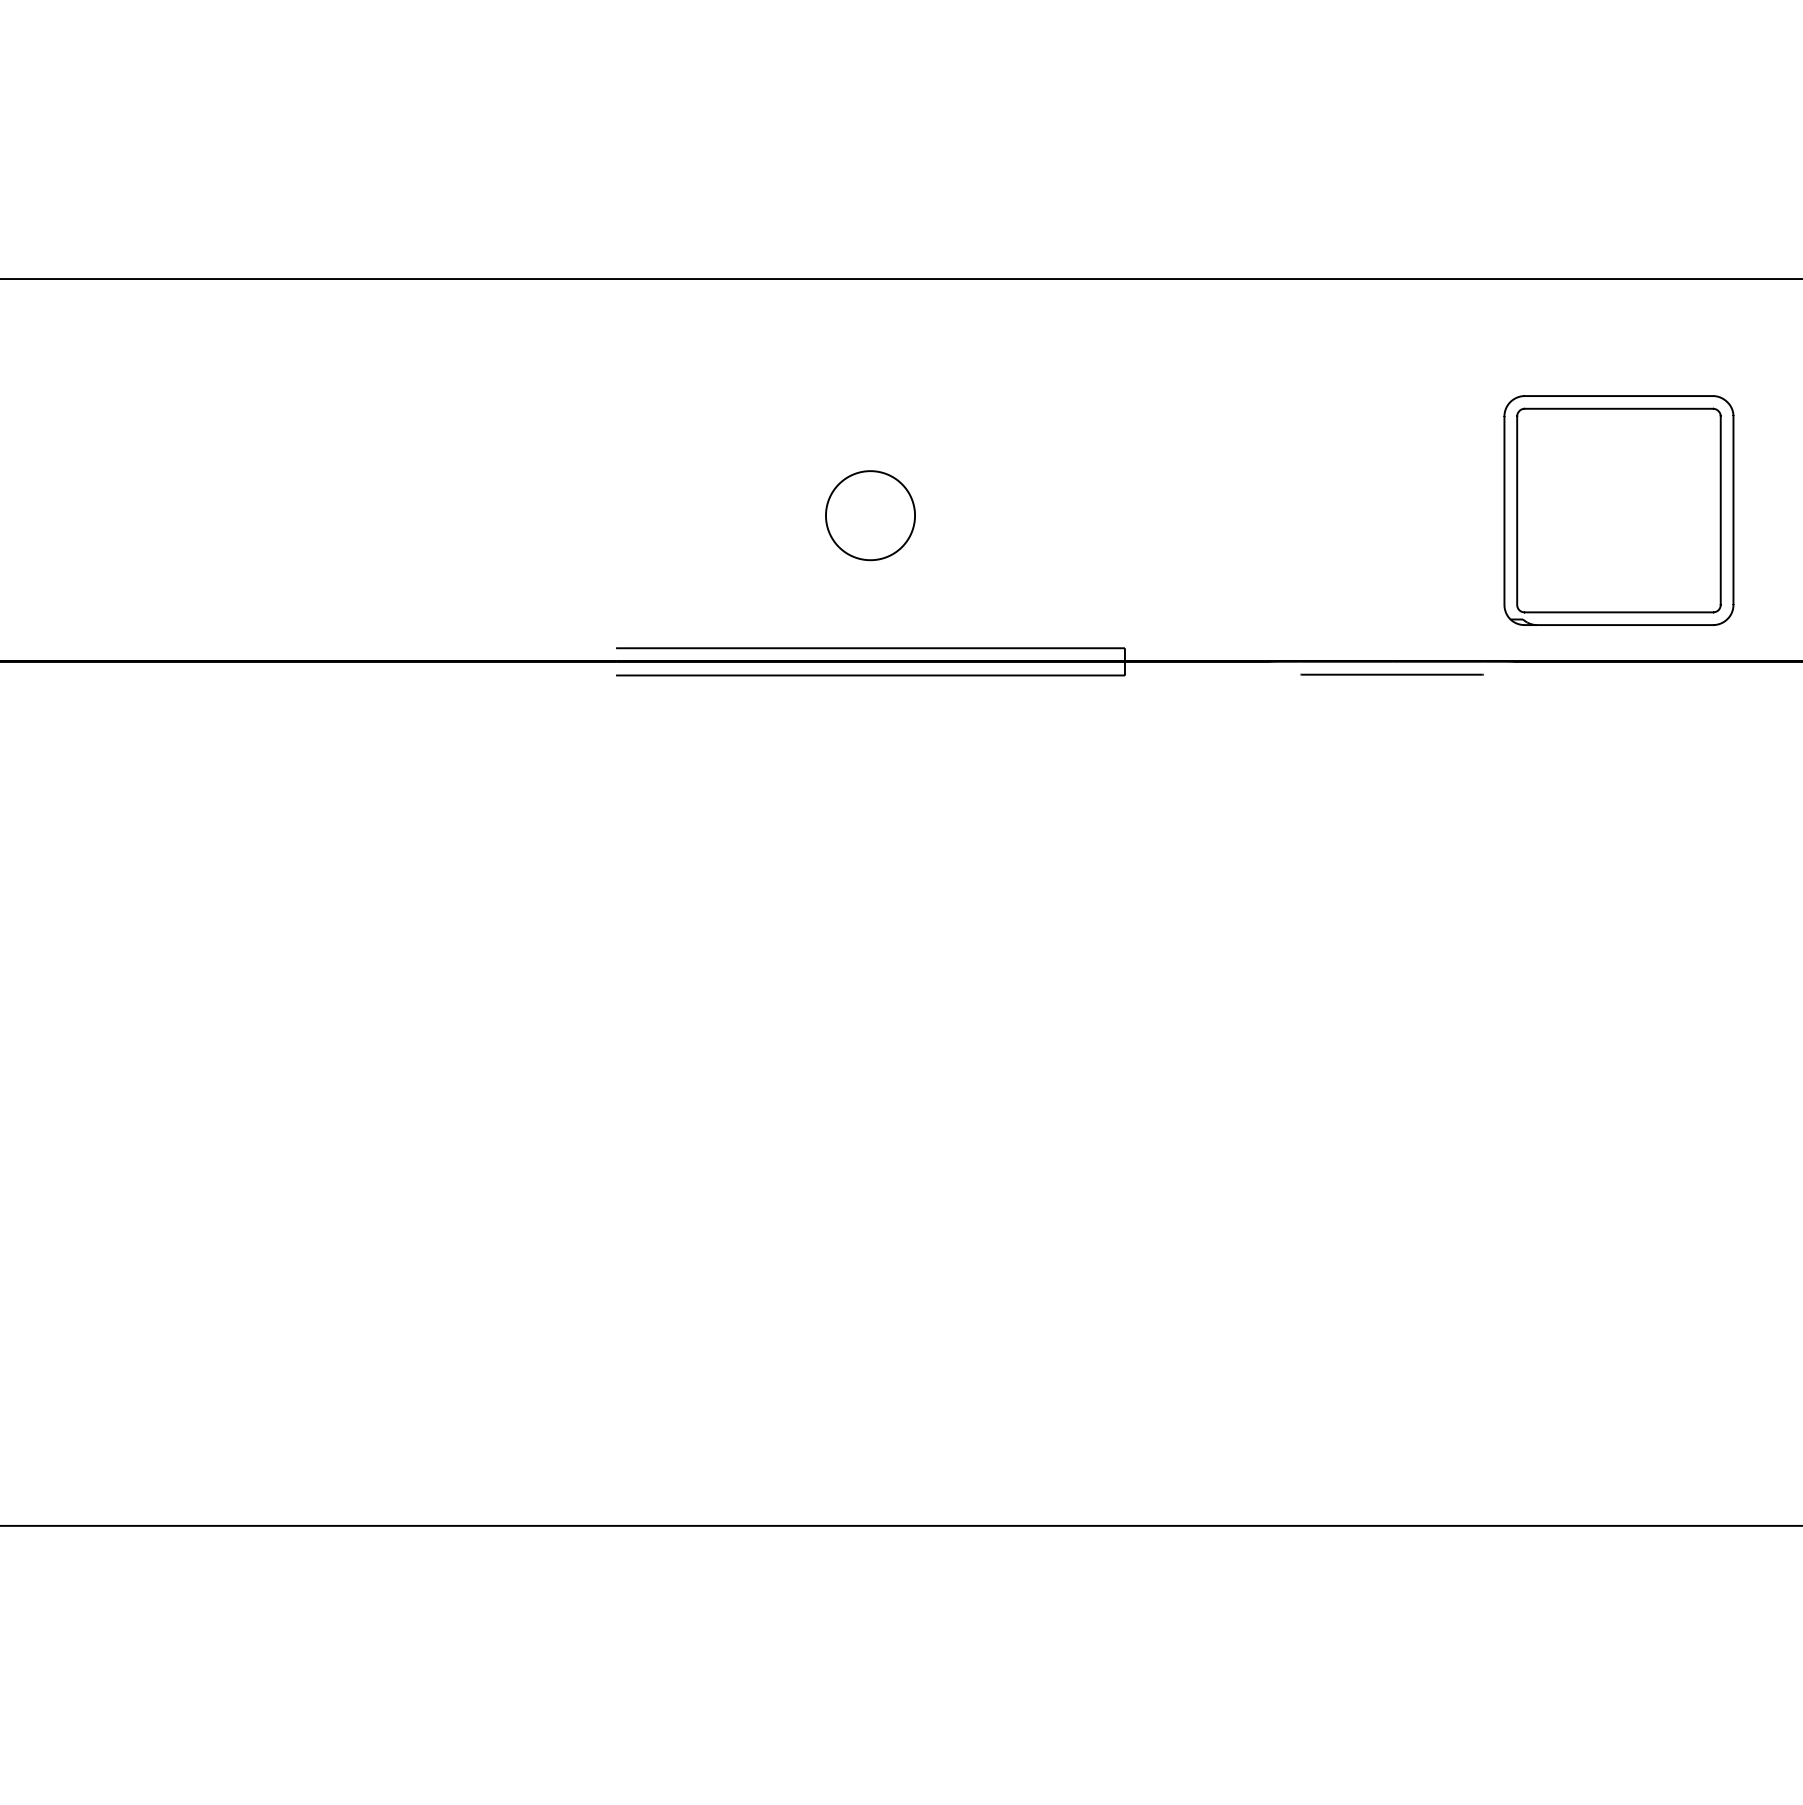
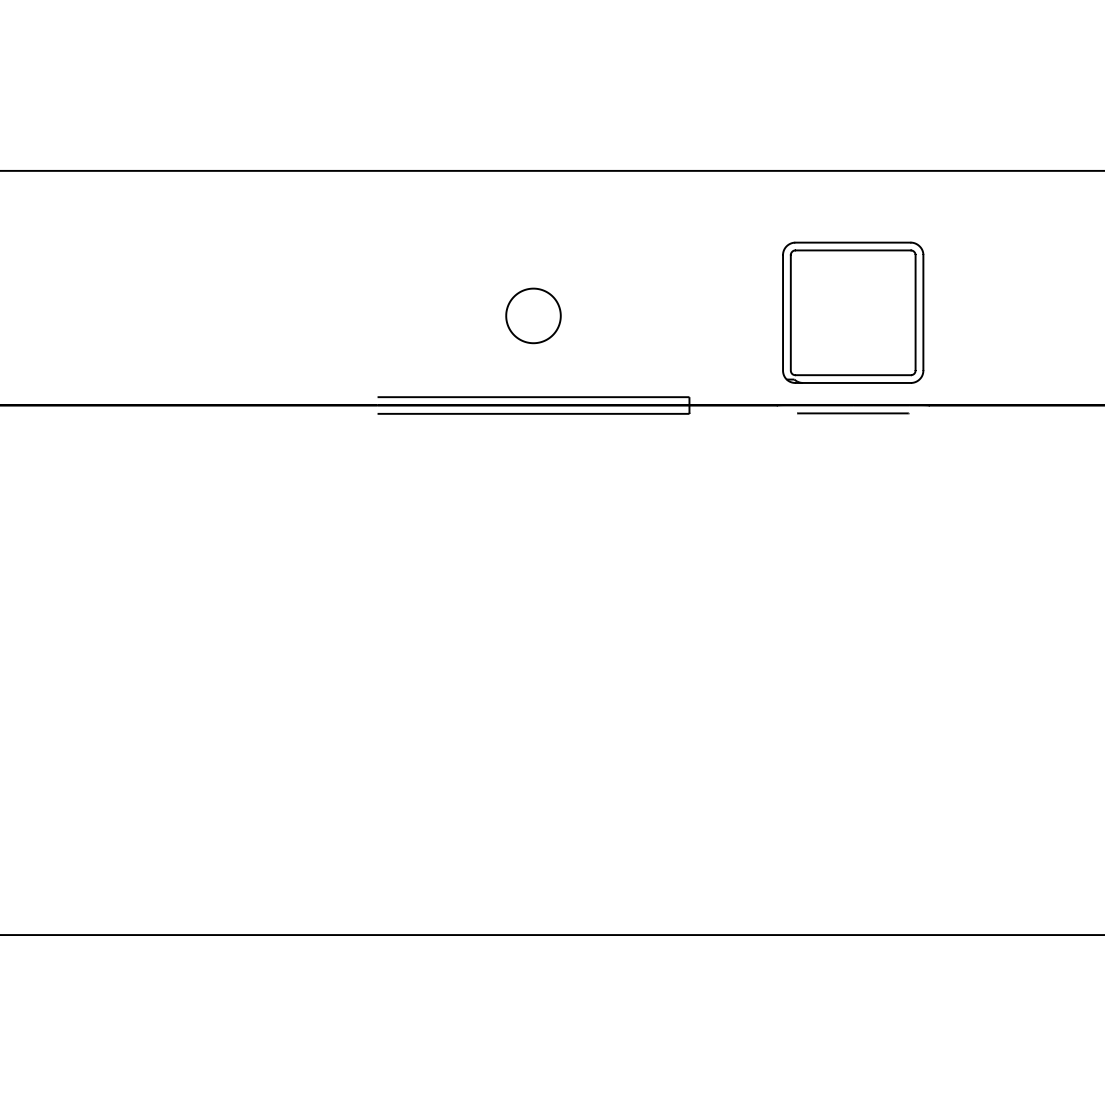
part: (1619, 510) -> (853, 312), moved

